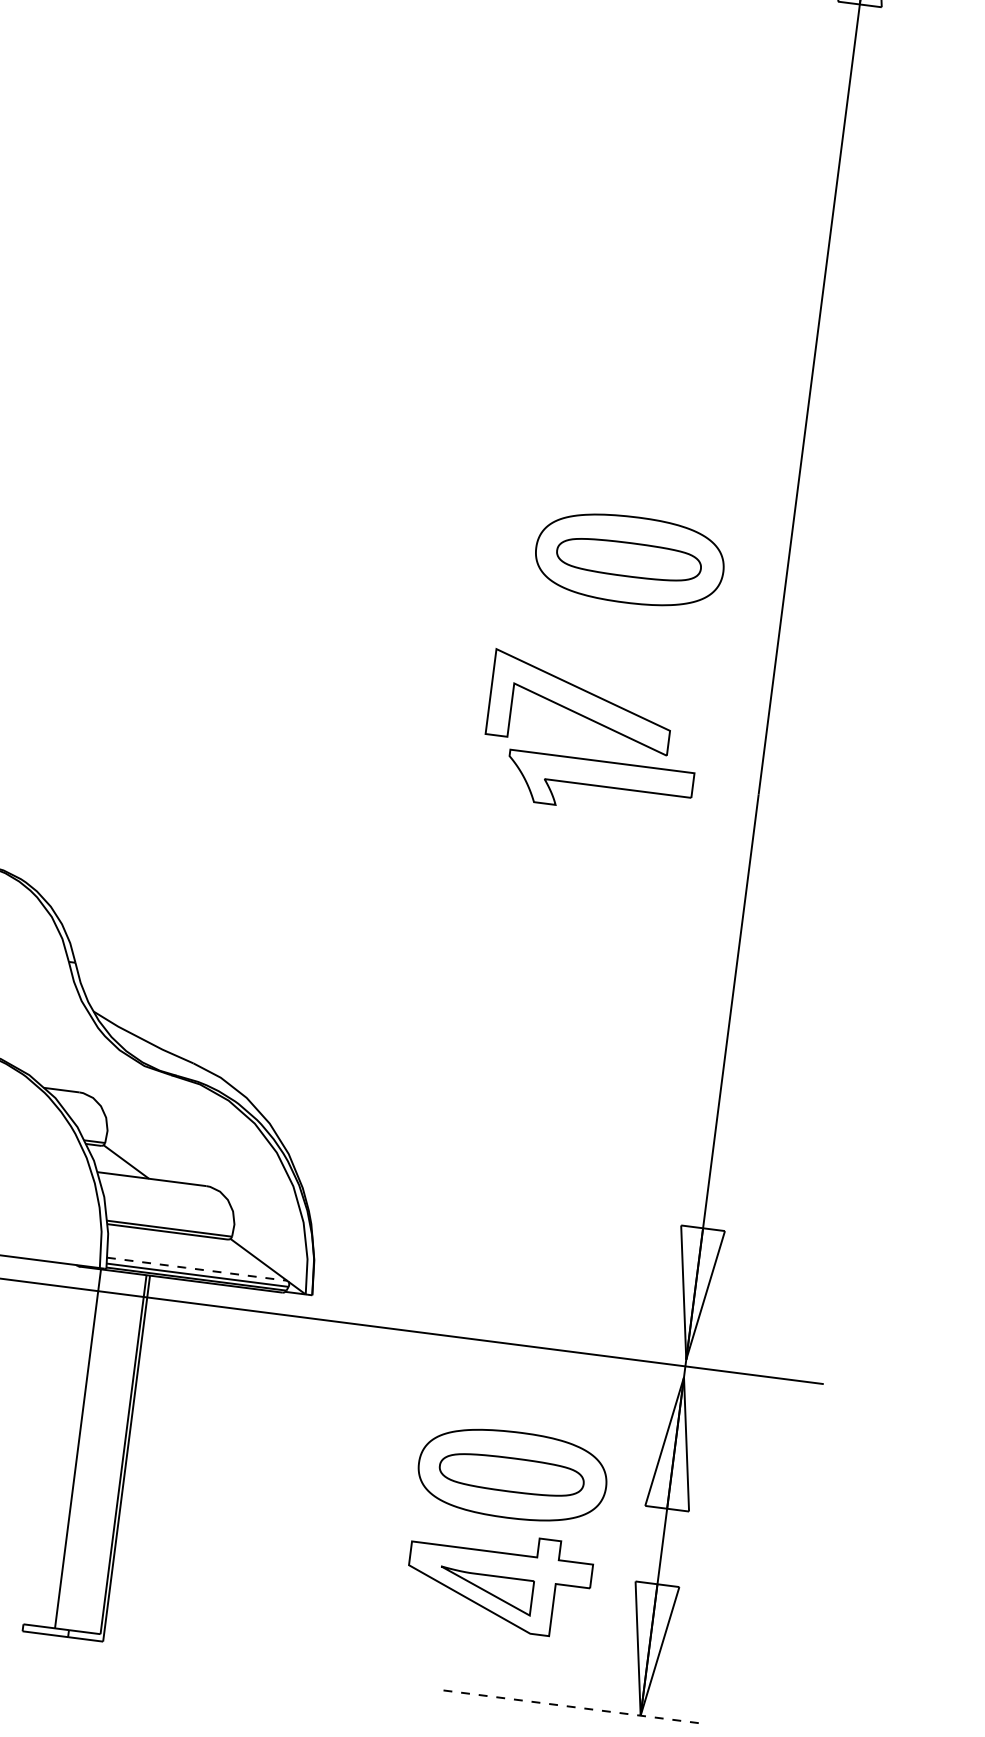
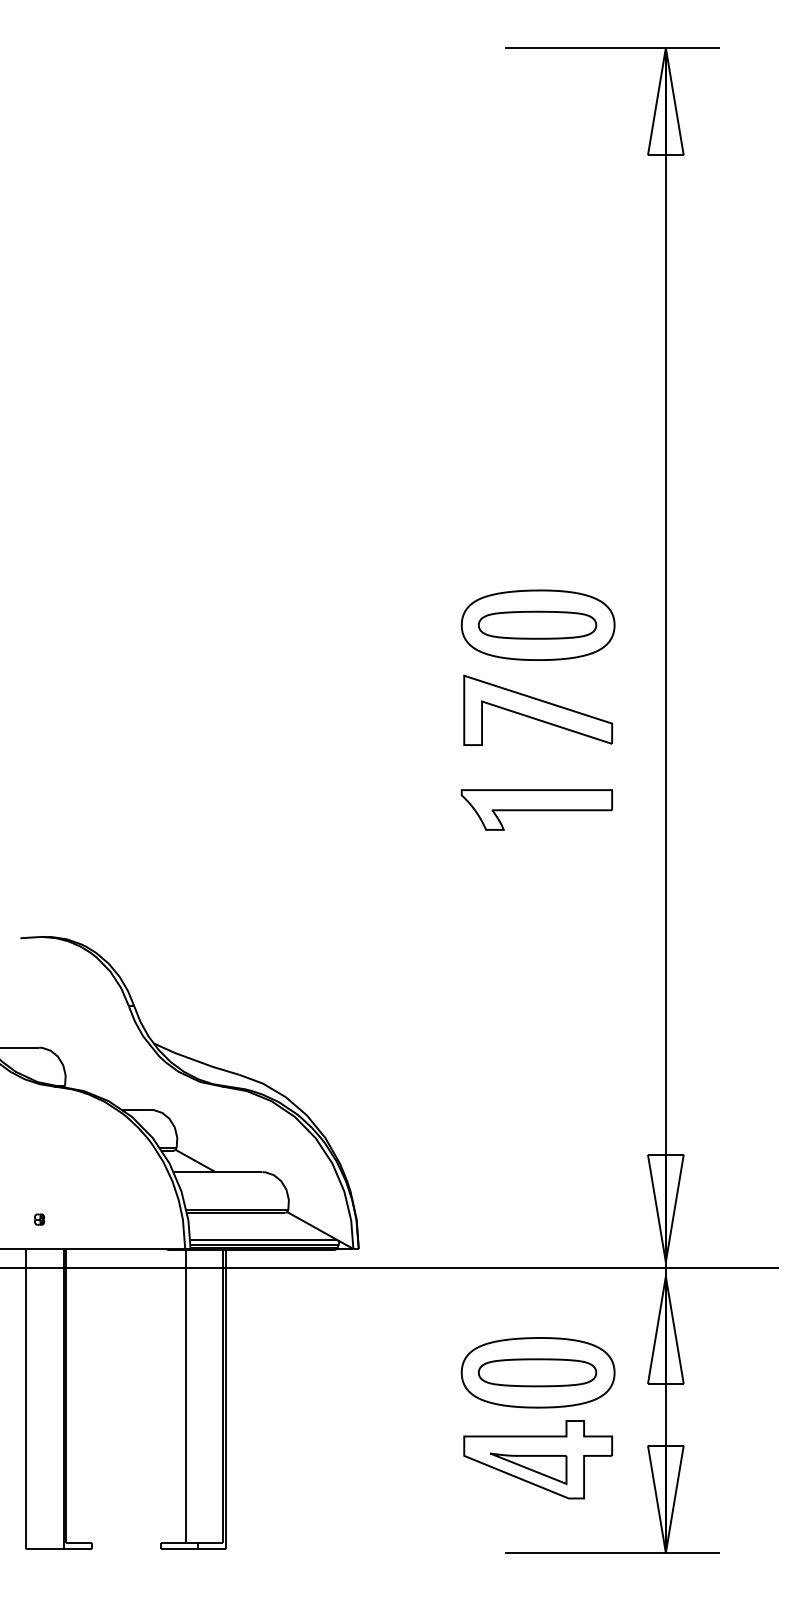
part: (580, 701) -> (537, 709), moved
line: (197, 1268) -> (263, 1239), dashed -> solid
line: (575, 1706) -> (612, 1552), dashed -> solid

